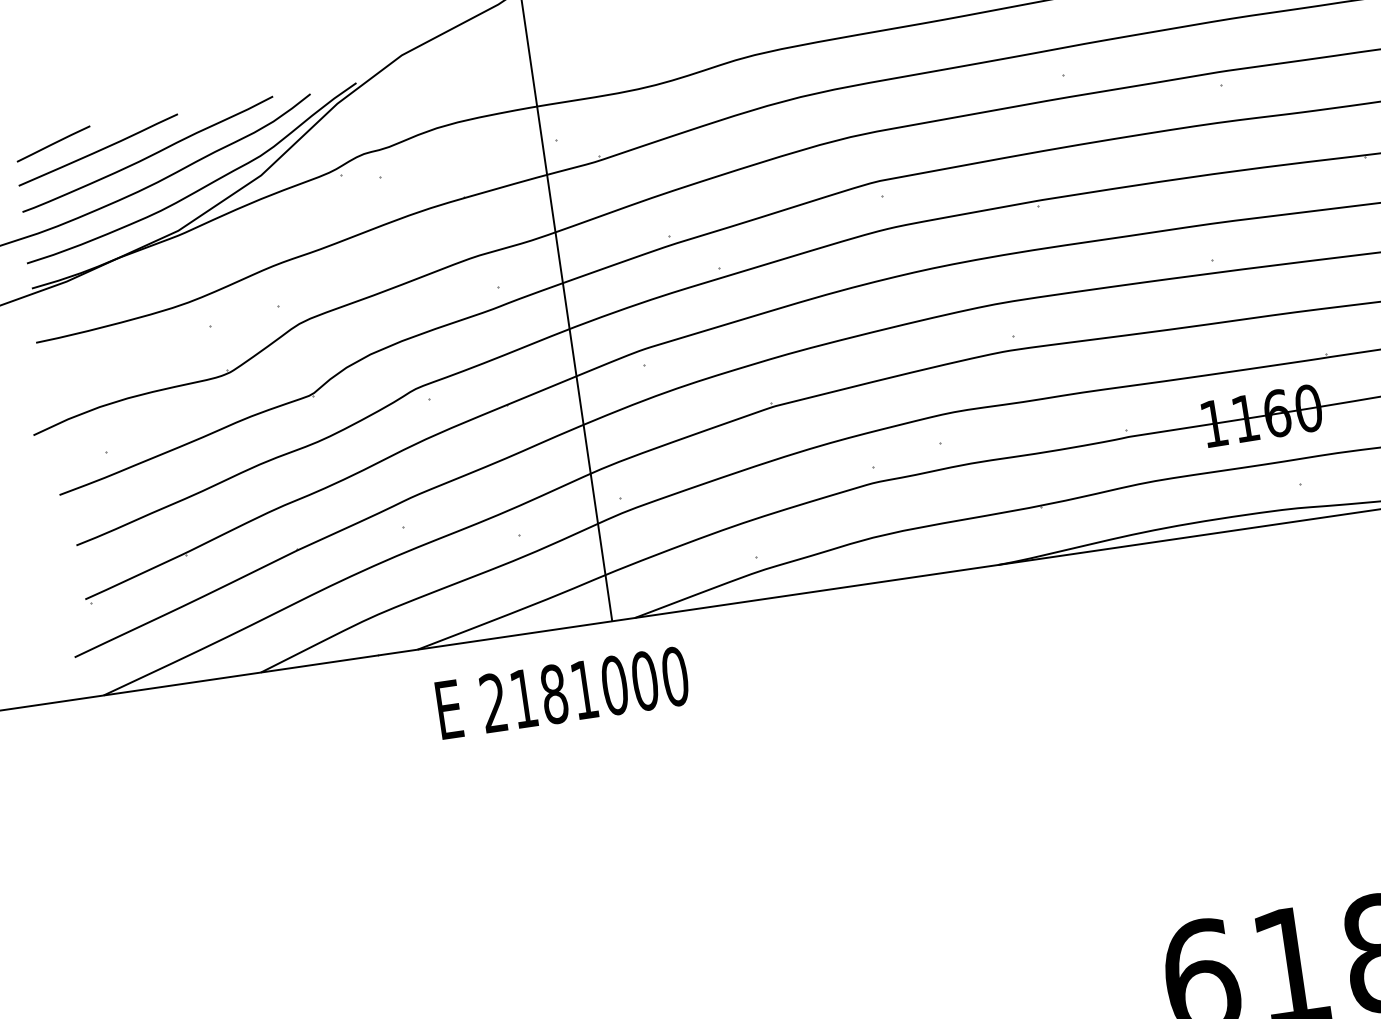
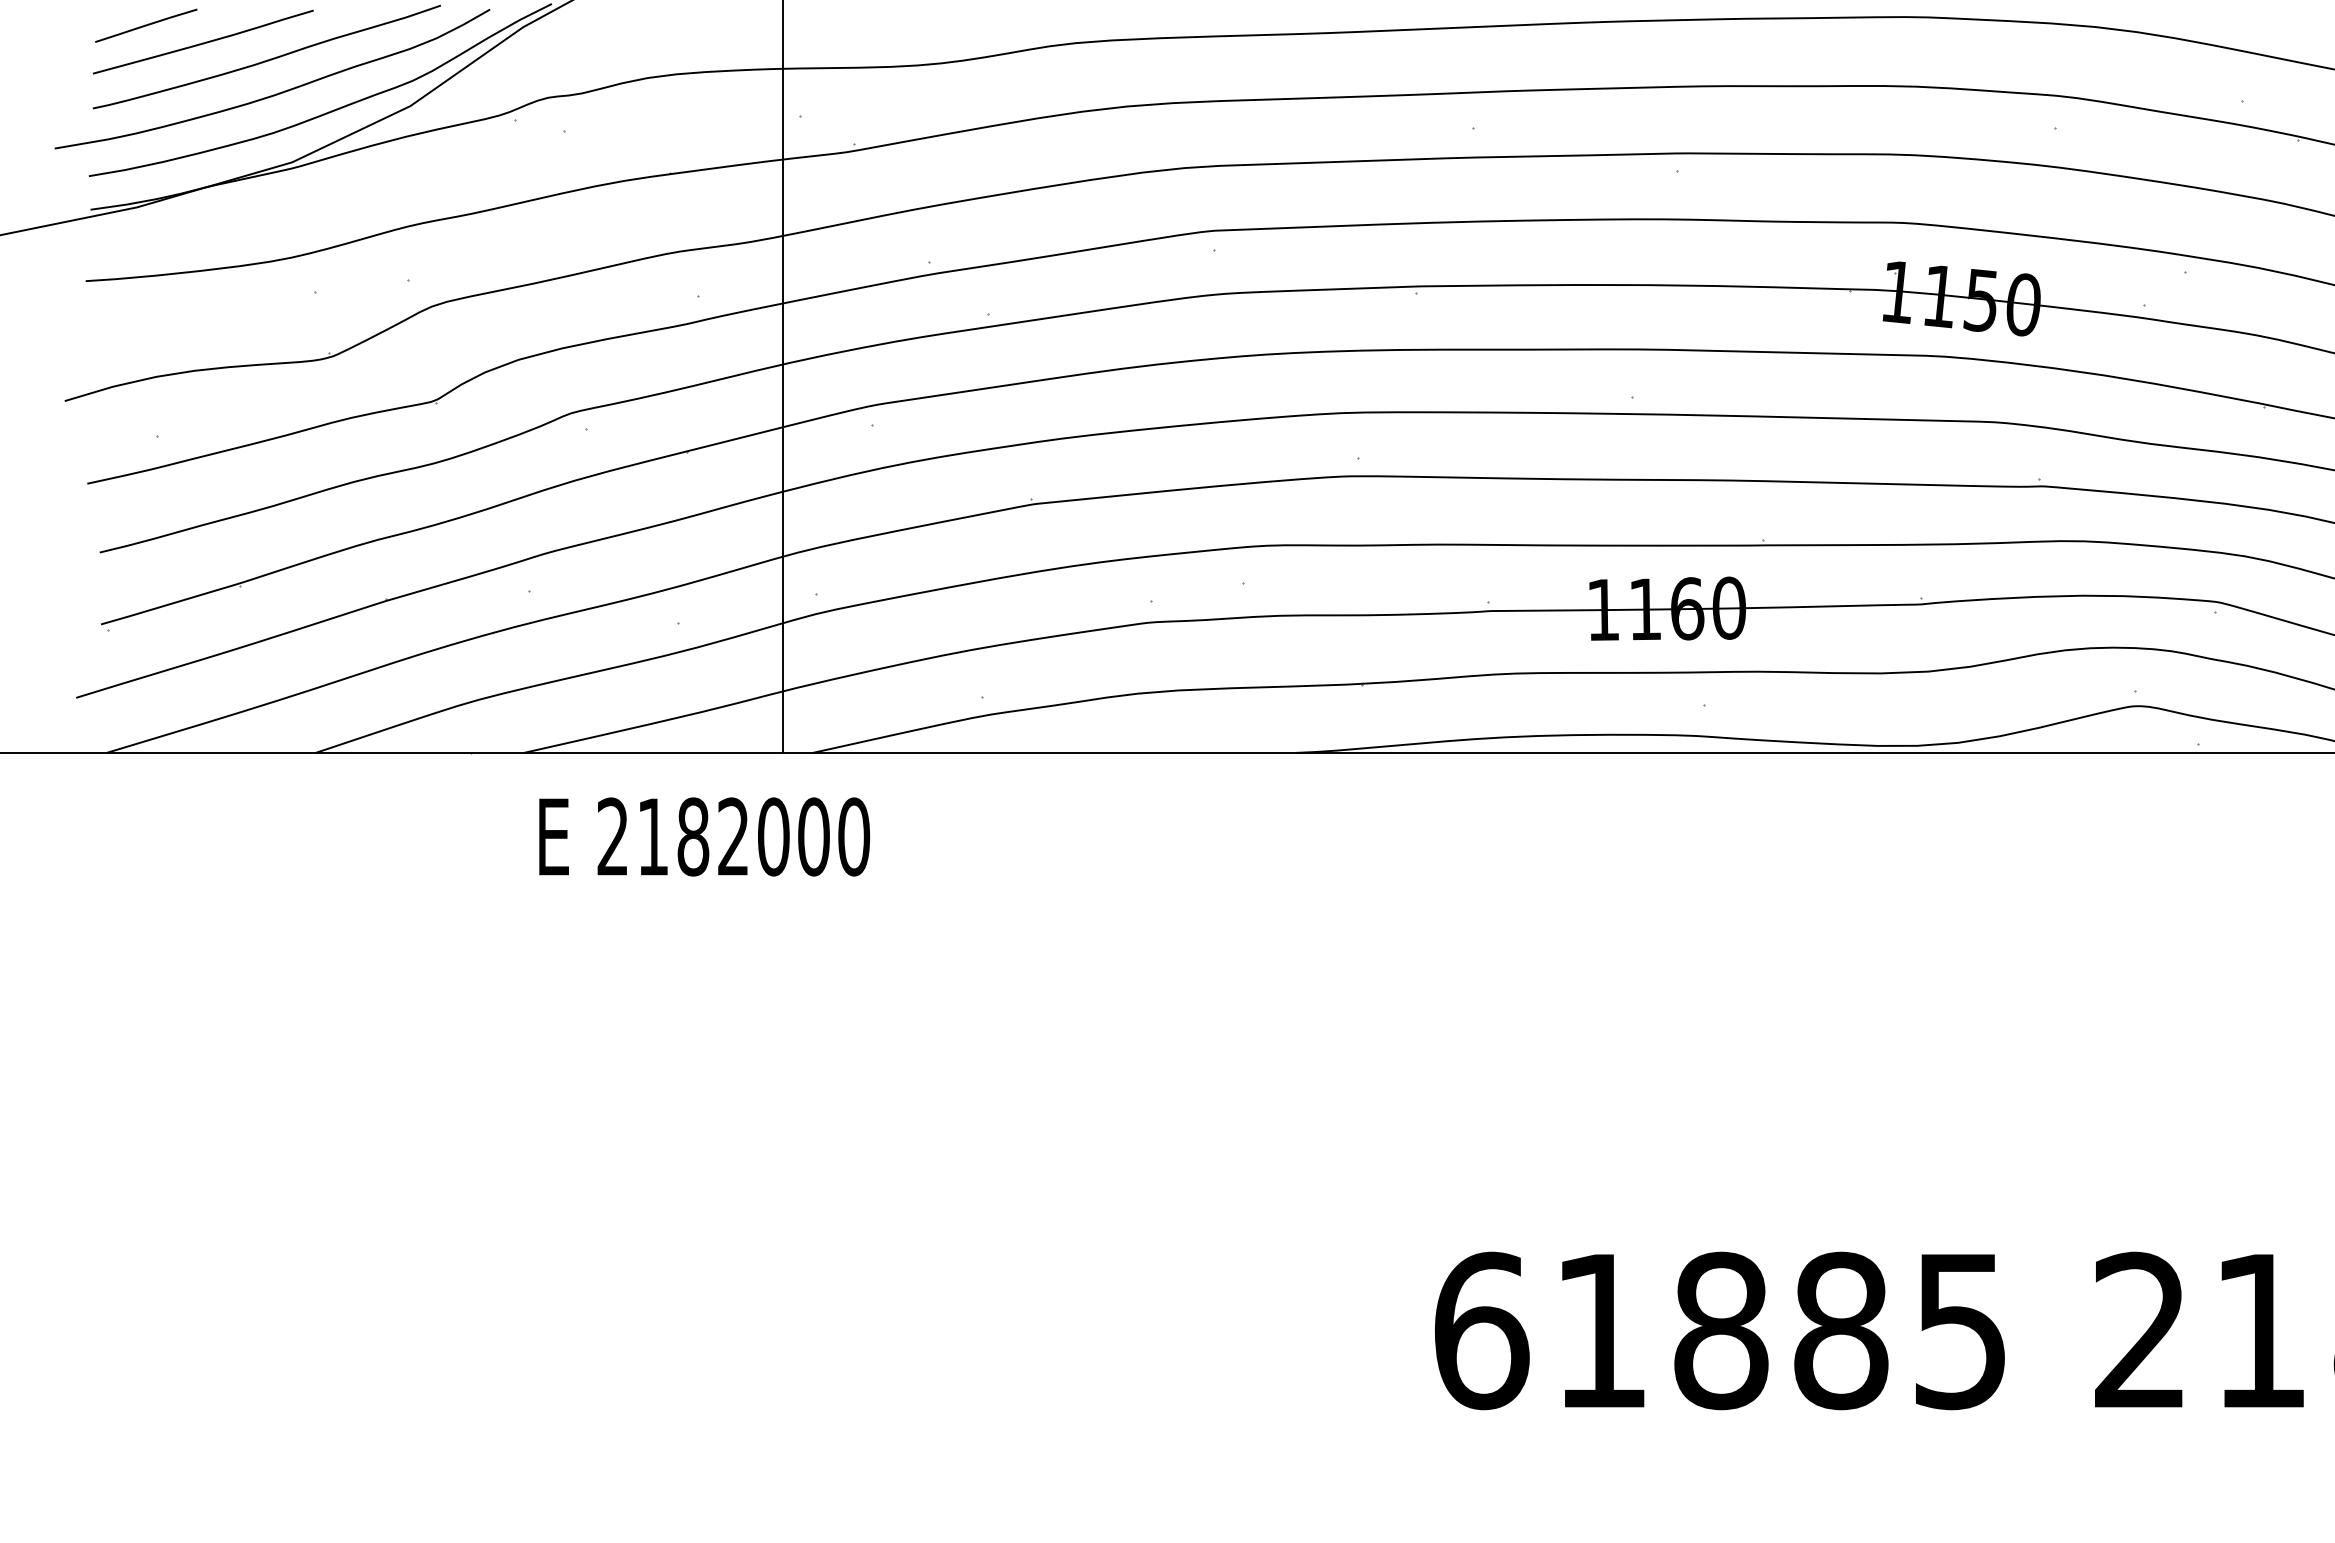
text: (583, 689) -> (732, 836), 2181000 -> 2182000

